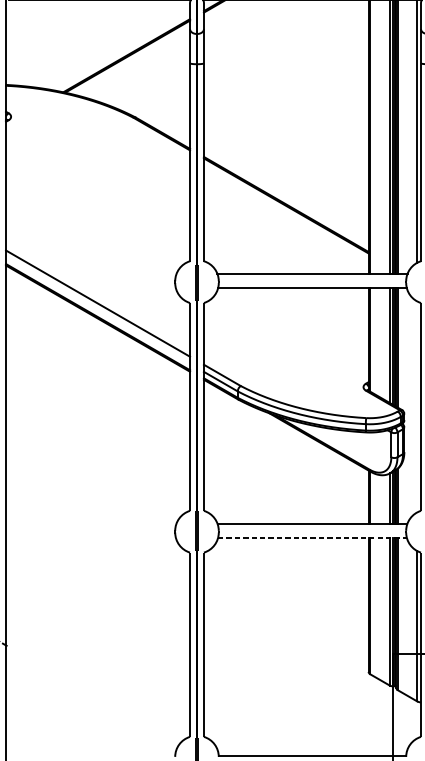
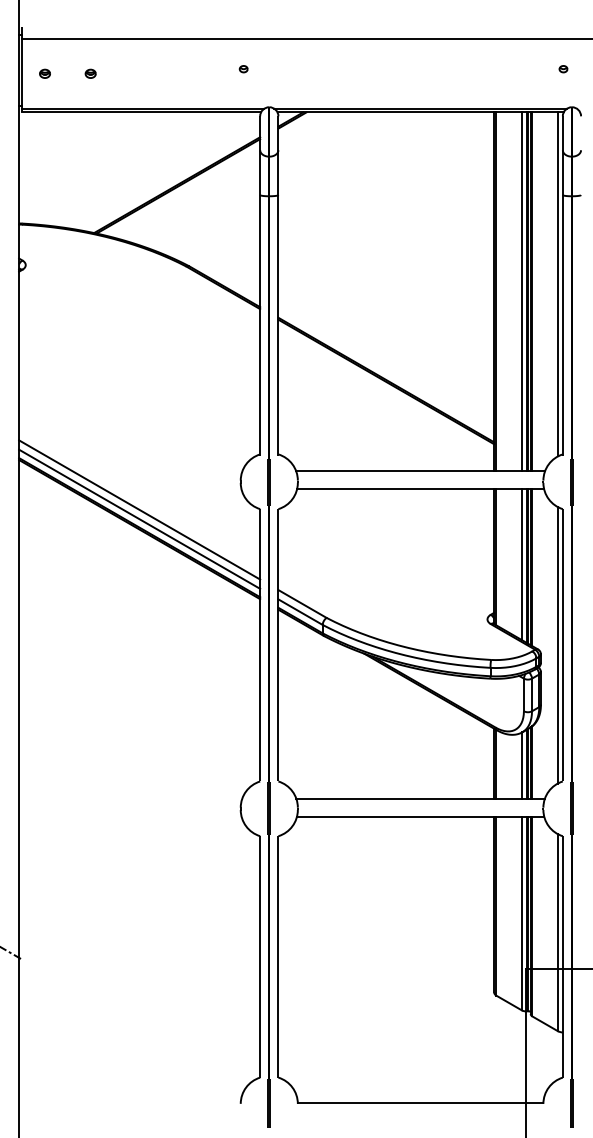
line: (97, 310) -> (139, 518), added
line: (416, 407) -> (557, 645), added
line: (312, 538) -> (420, 817), dashed -> solid

